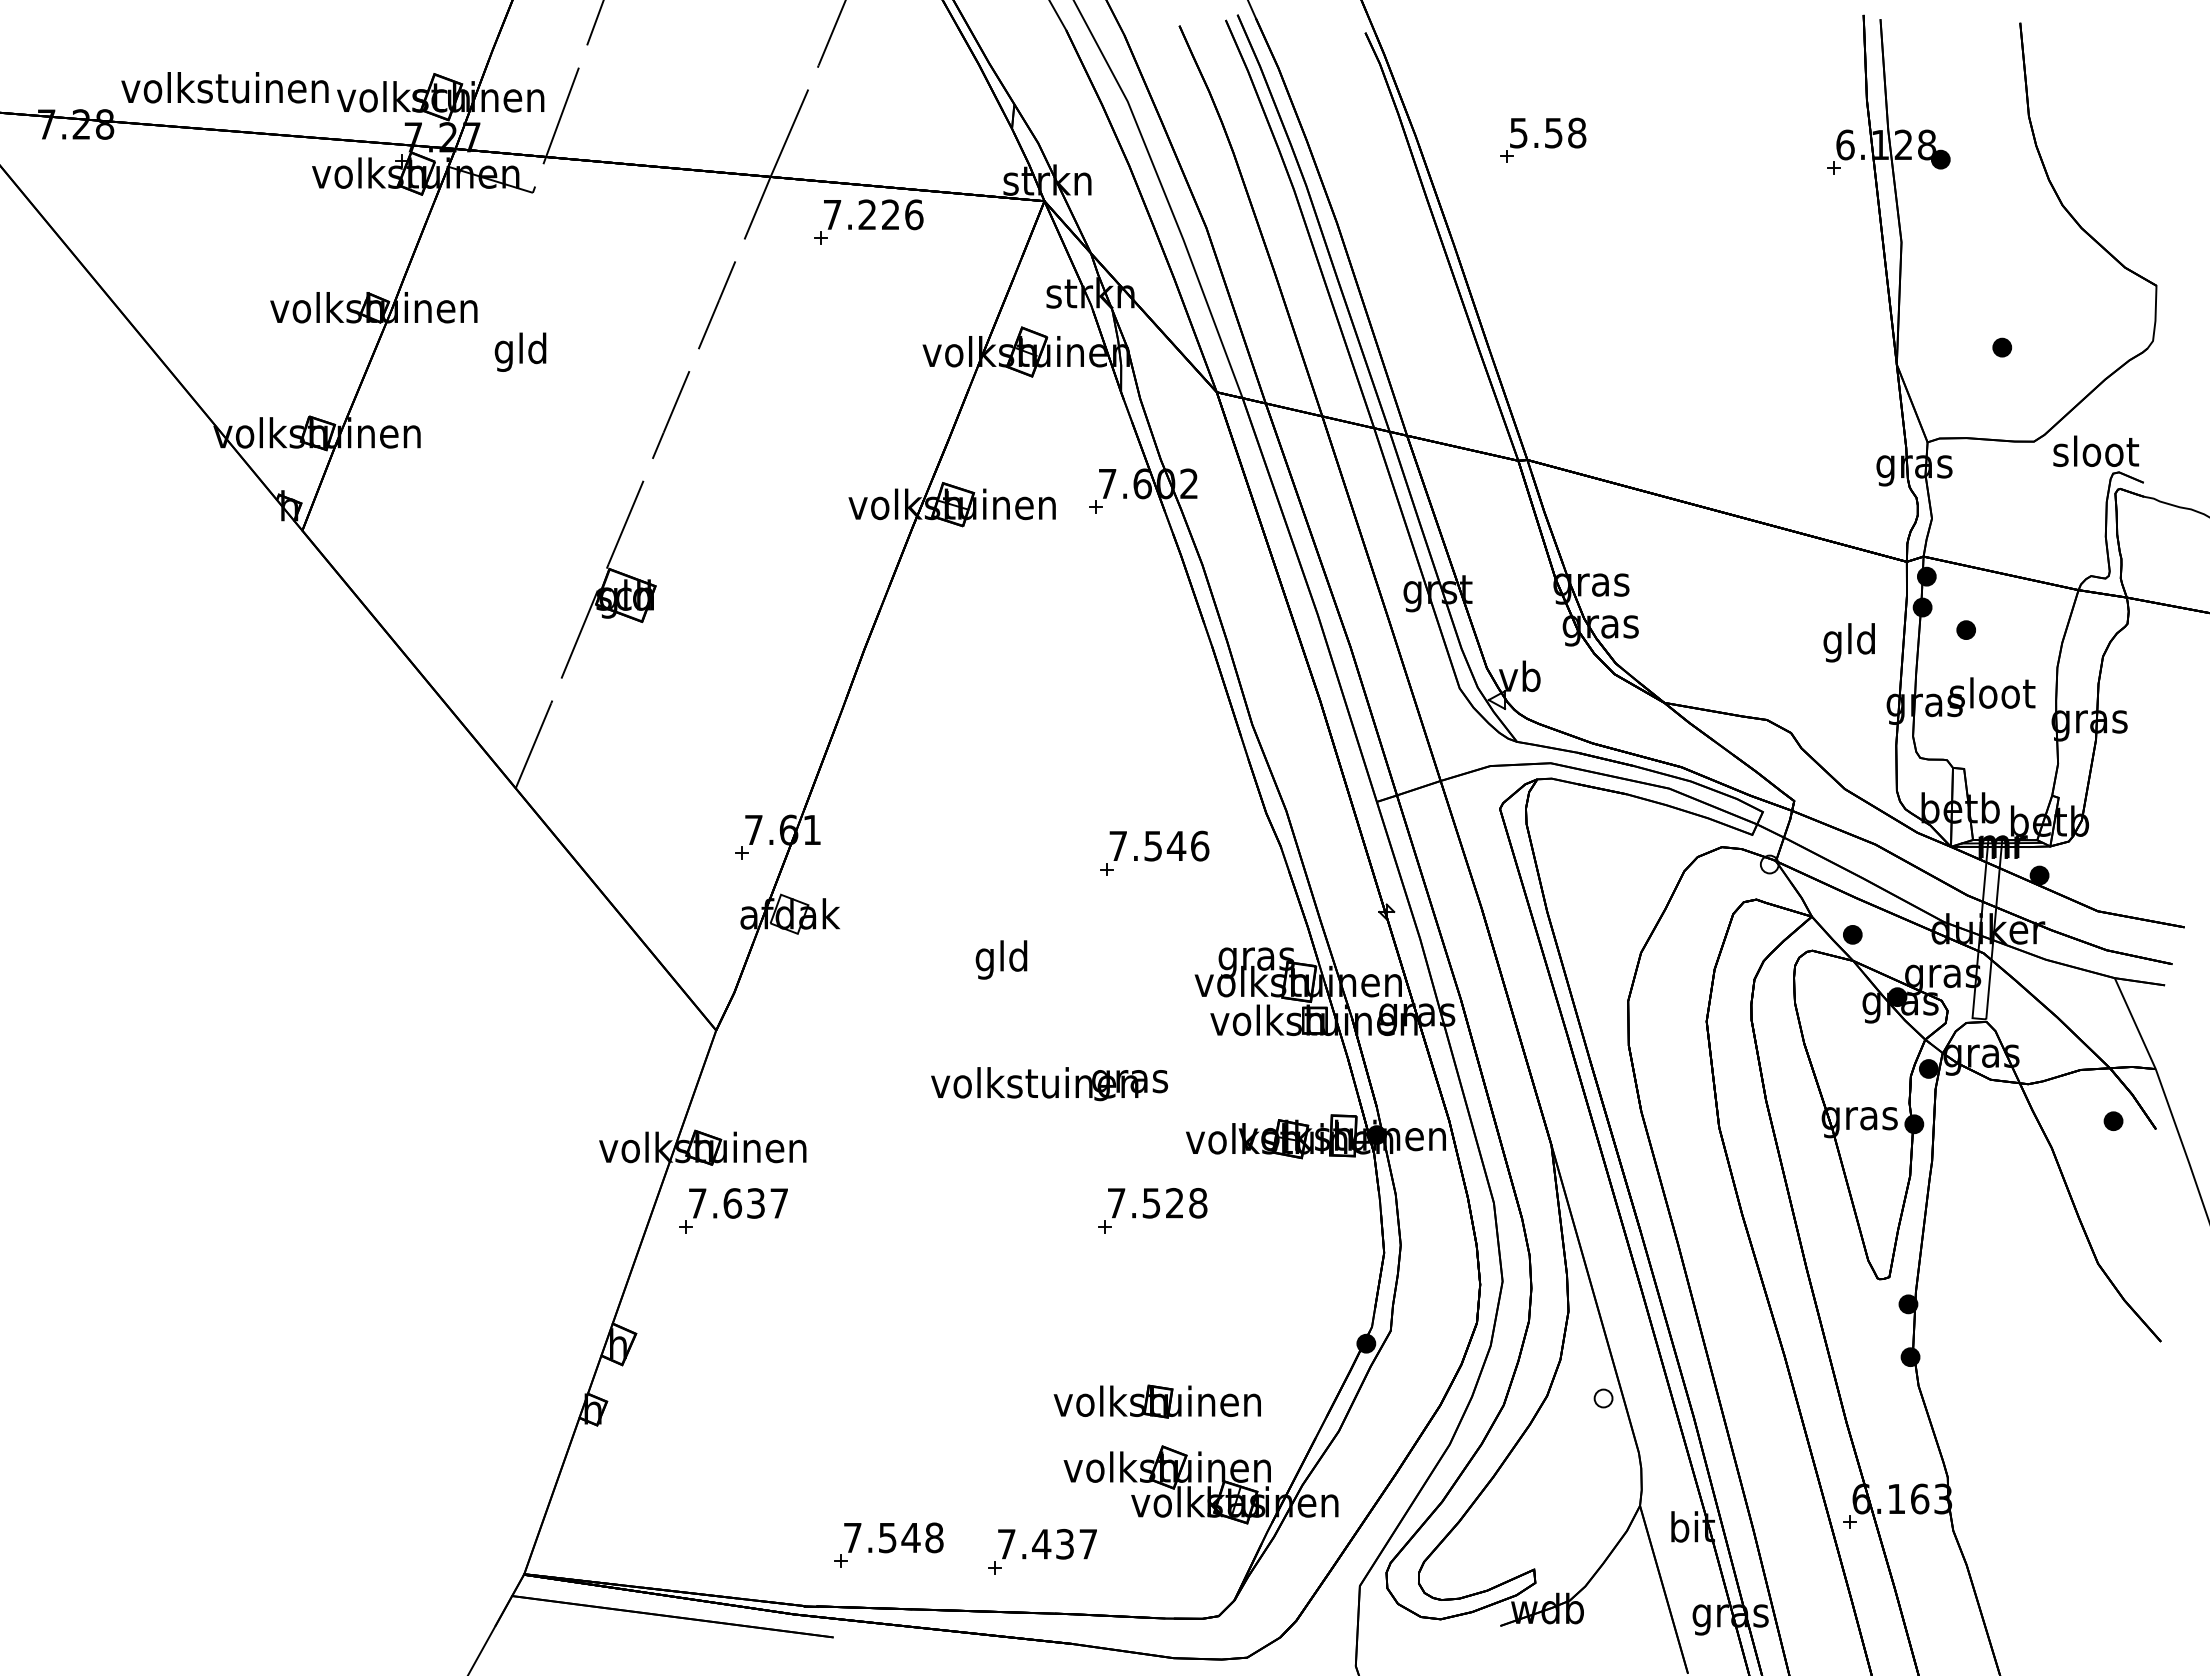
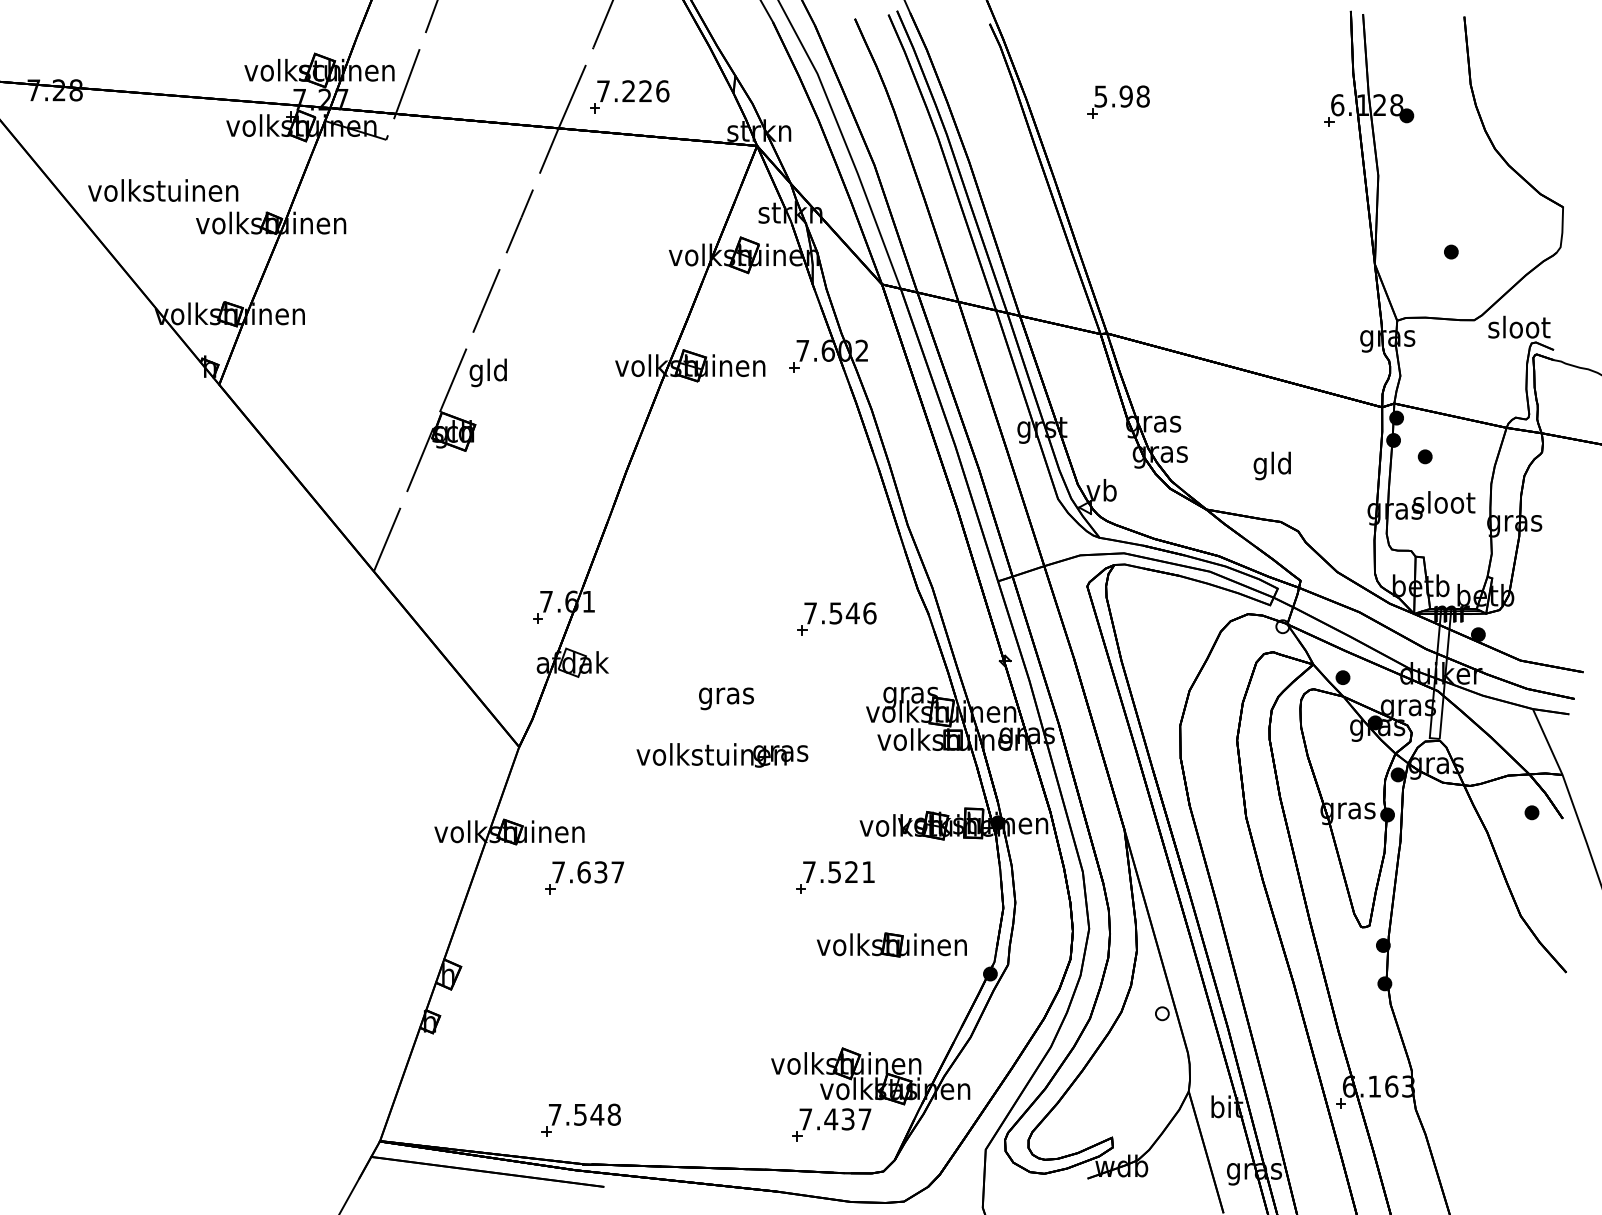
text: (224, 87) -> (162, 190), moved
text: (1553, 132) -> (1126, 96), 5.58 -> 5.98
part: (868, 221) -> (629, 96), moved
text: (520, 351) -> (488, 372), moved
text: (1848, 642) -> (1271, 465), moved
text: (1002, 959) -> (726, 695), gld -> gras
text: (1049, 1084) -> (722, 755), moved
text: (1198, 1202) -> (868, 871), 7.528 -> 7.521
part: (733, 1210) -> (584, 877), moved
part: (1156, 1401) -> (891, 944), moved
part: (888, 1544) -> (581, 1119), moved
part: (1042, 1551) -> (831, 1124), moved

